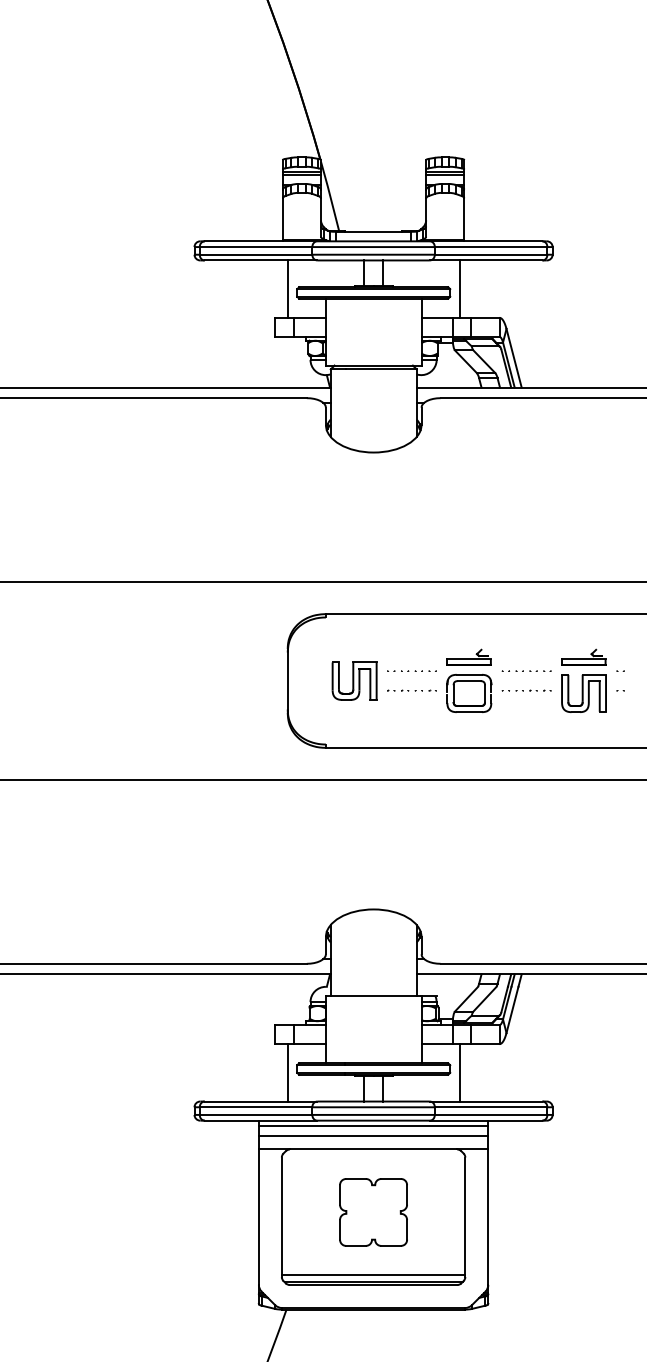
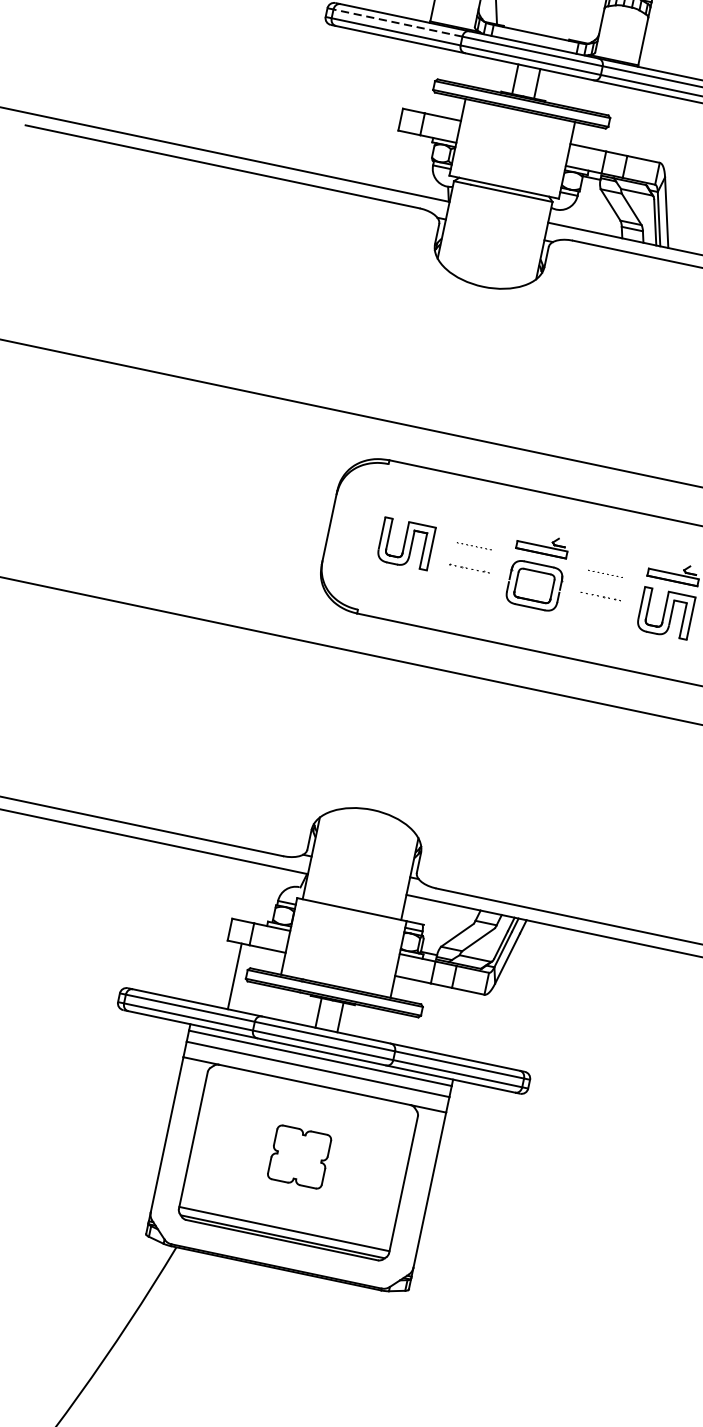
line: (255, 247) -> (397, 23), solid -> dashed
line: (287, 288) -> (424, 78), removed
line: (459, 288) -> (620, 119), removed
part: (411, 670) -> (473, 545), size x0.6
part: (526, 670) -> (605, 573), size x0.6
part: (411, 690) -> (469, 568), size x0.7
part: (526, 690) -> (600, 596), size x0.7
line: (459, 1072) -> (431, 1017), removed
part: (373, 1212) -> (299, 1157), size x0.7

